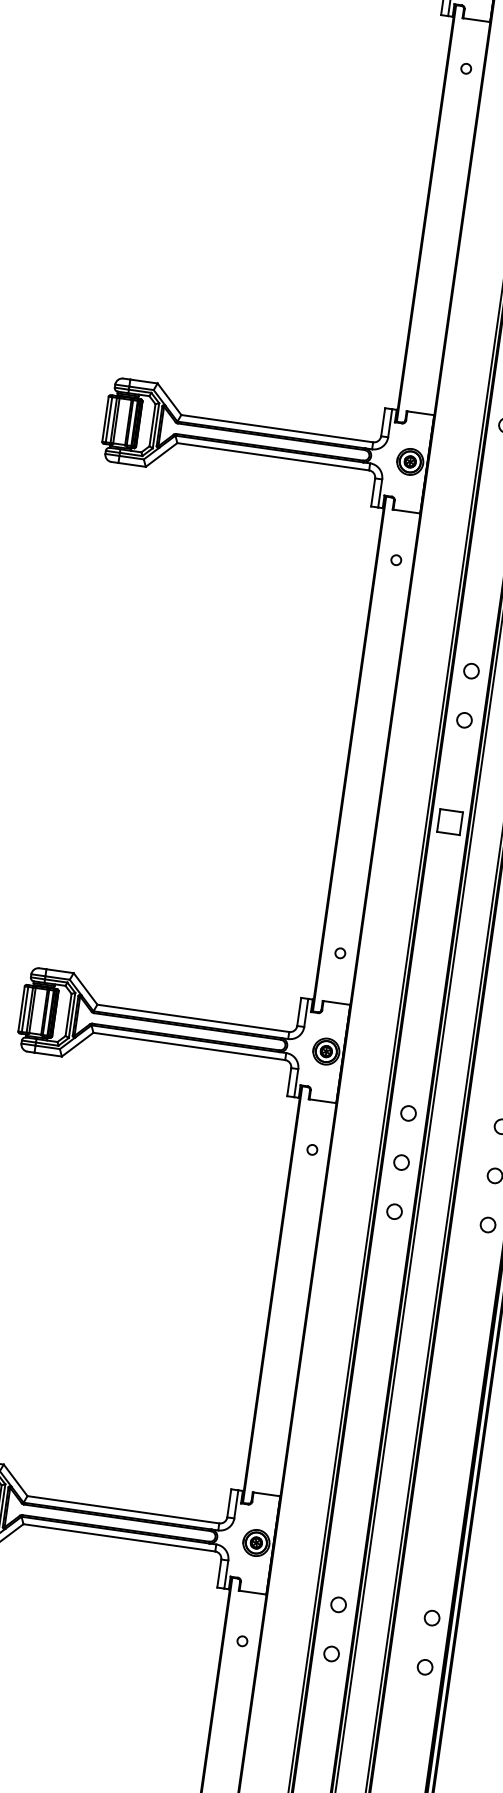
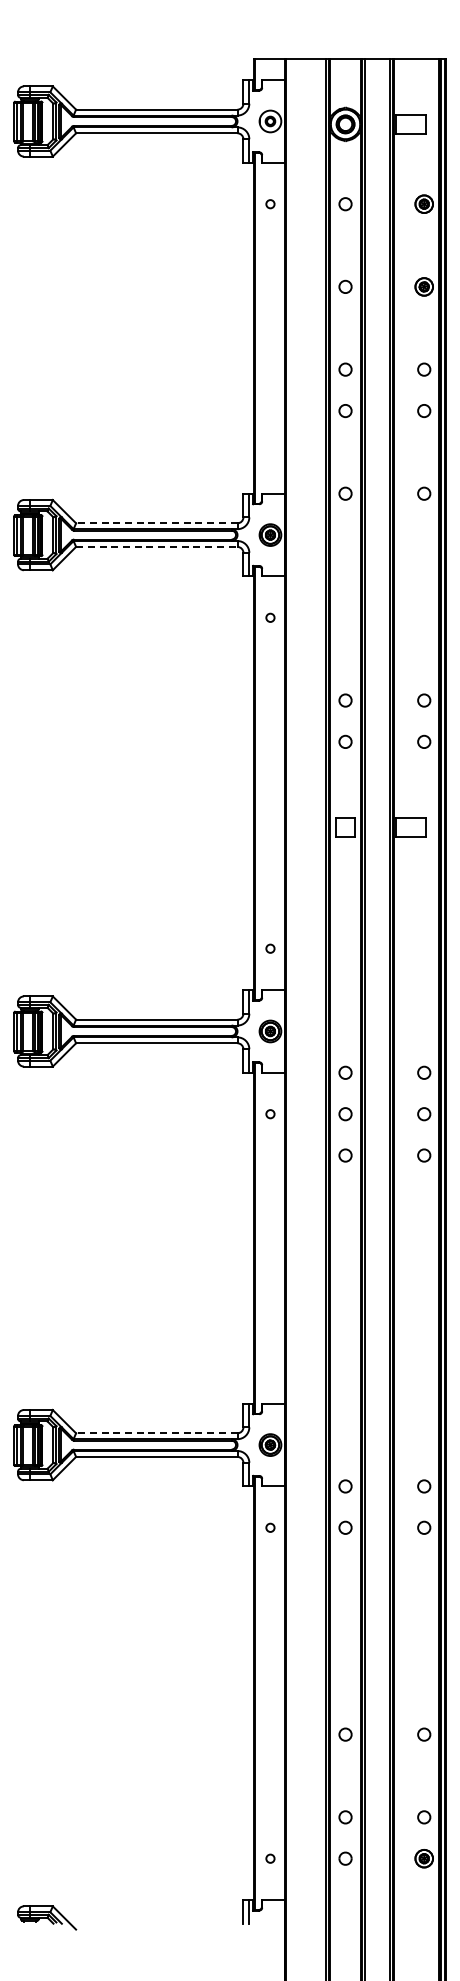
line: (276, 428) -> (156, 523), solid -> dashed
line: (272, 456) -> (156, 546), solid -> dashed
line: (122, 1509) -> (156, 1433), solid -> dashed

